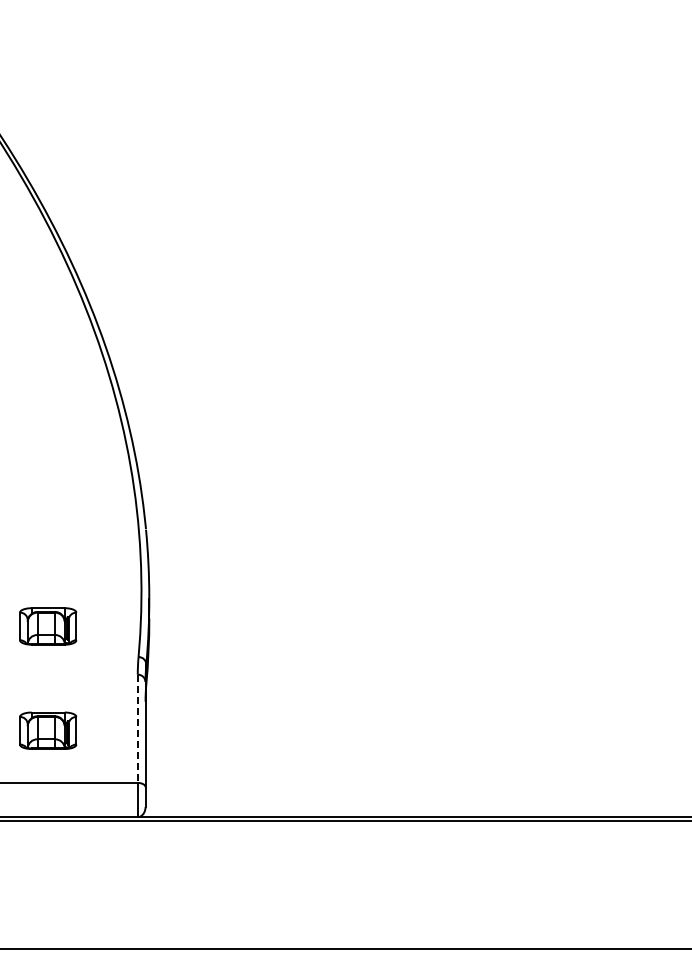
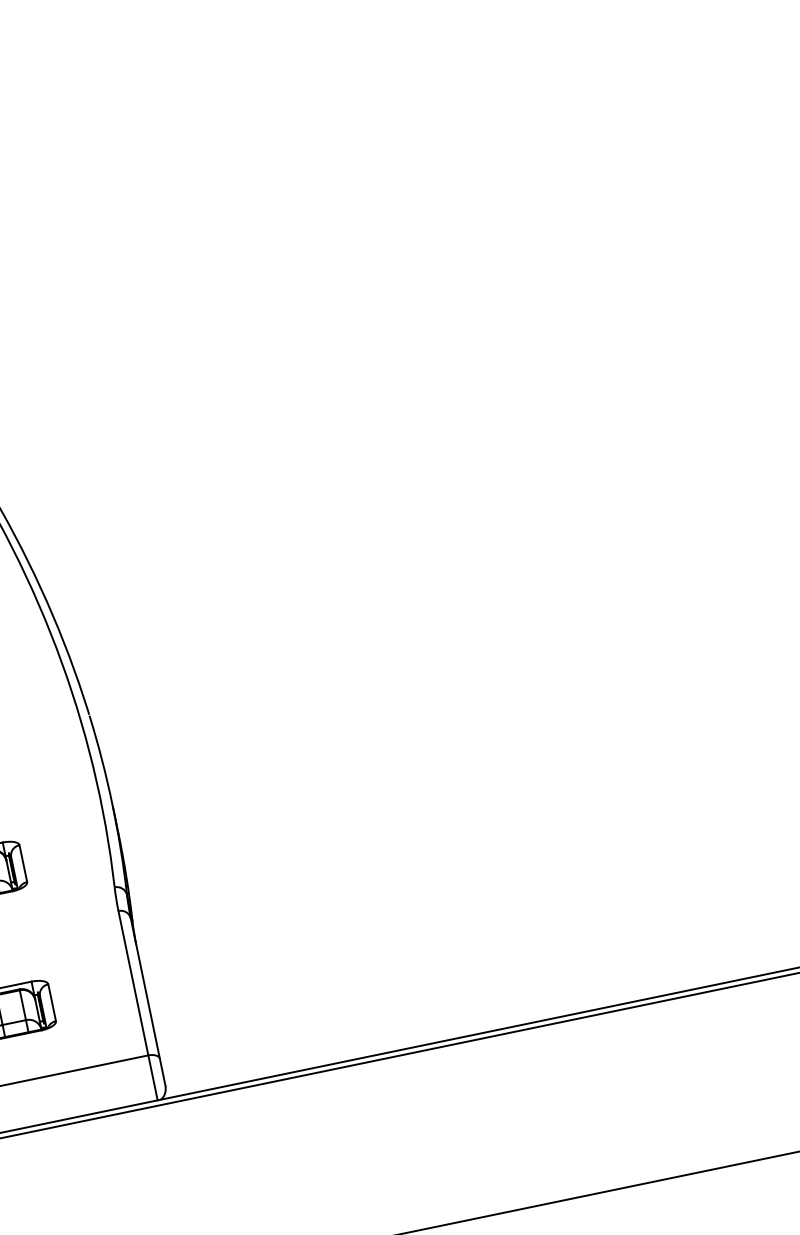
line: (137, 729) -> (133, 984), dashed -> solid

